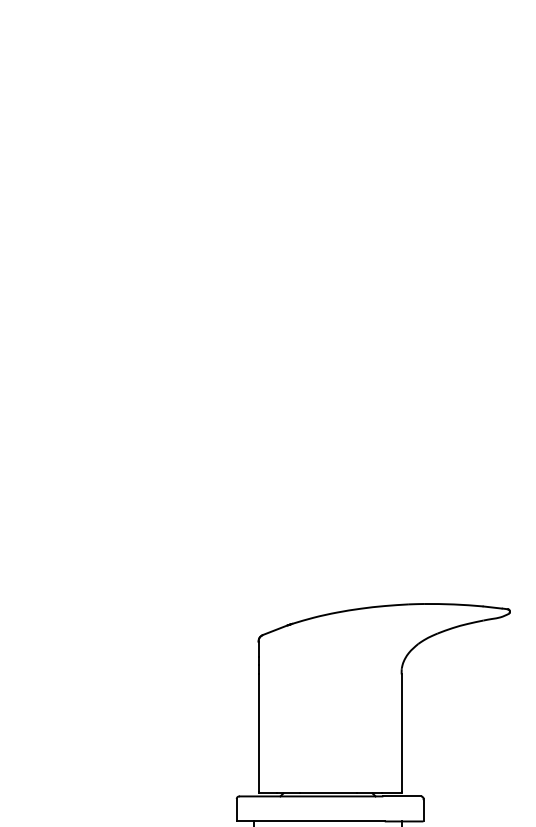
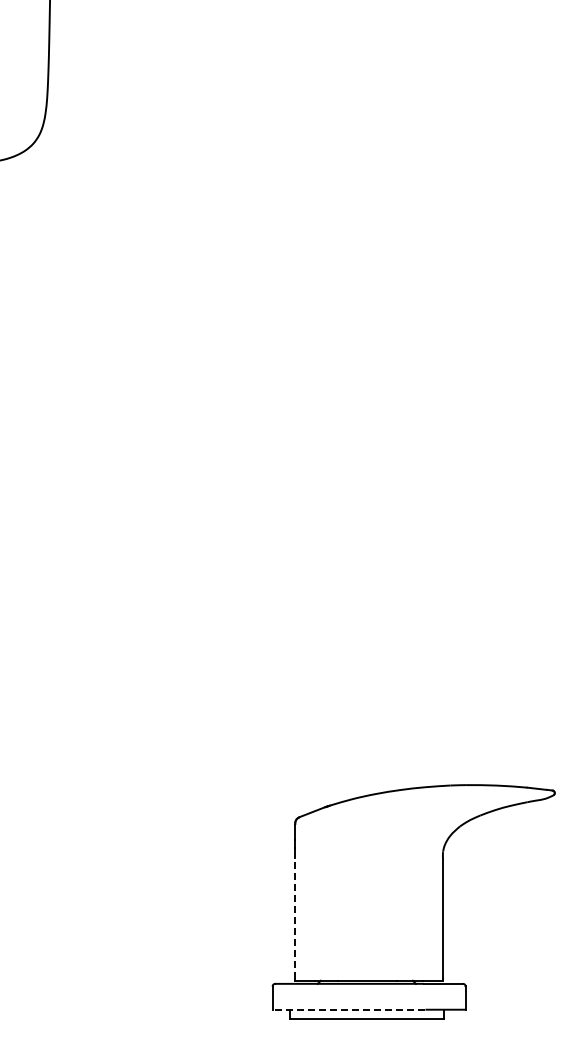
line: (258, 733) -> (295, 918), solid -> dashed
line: (310, 821) -> (348, 1009), solid -> dashed

